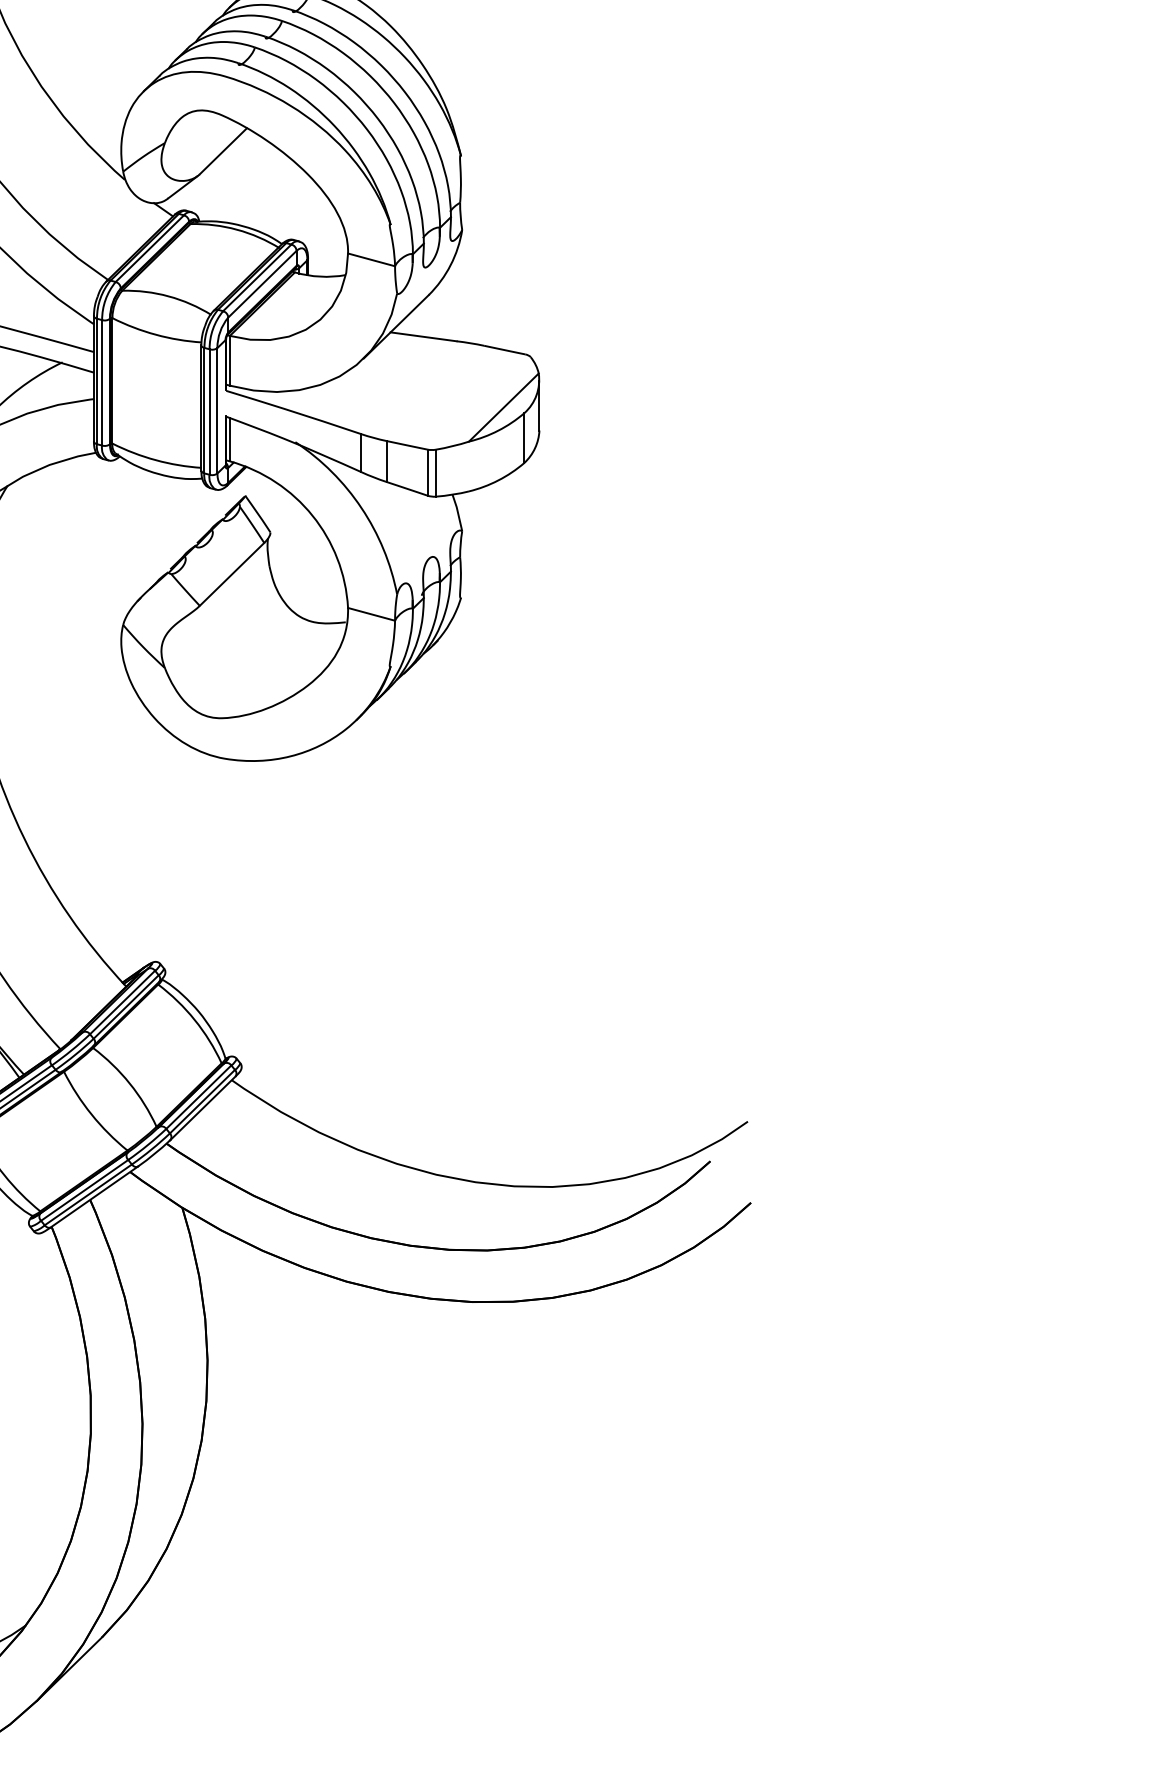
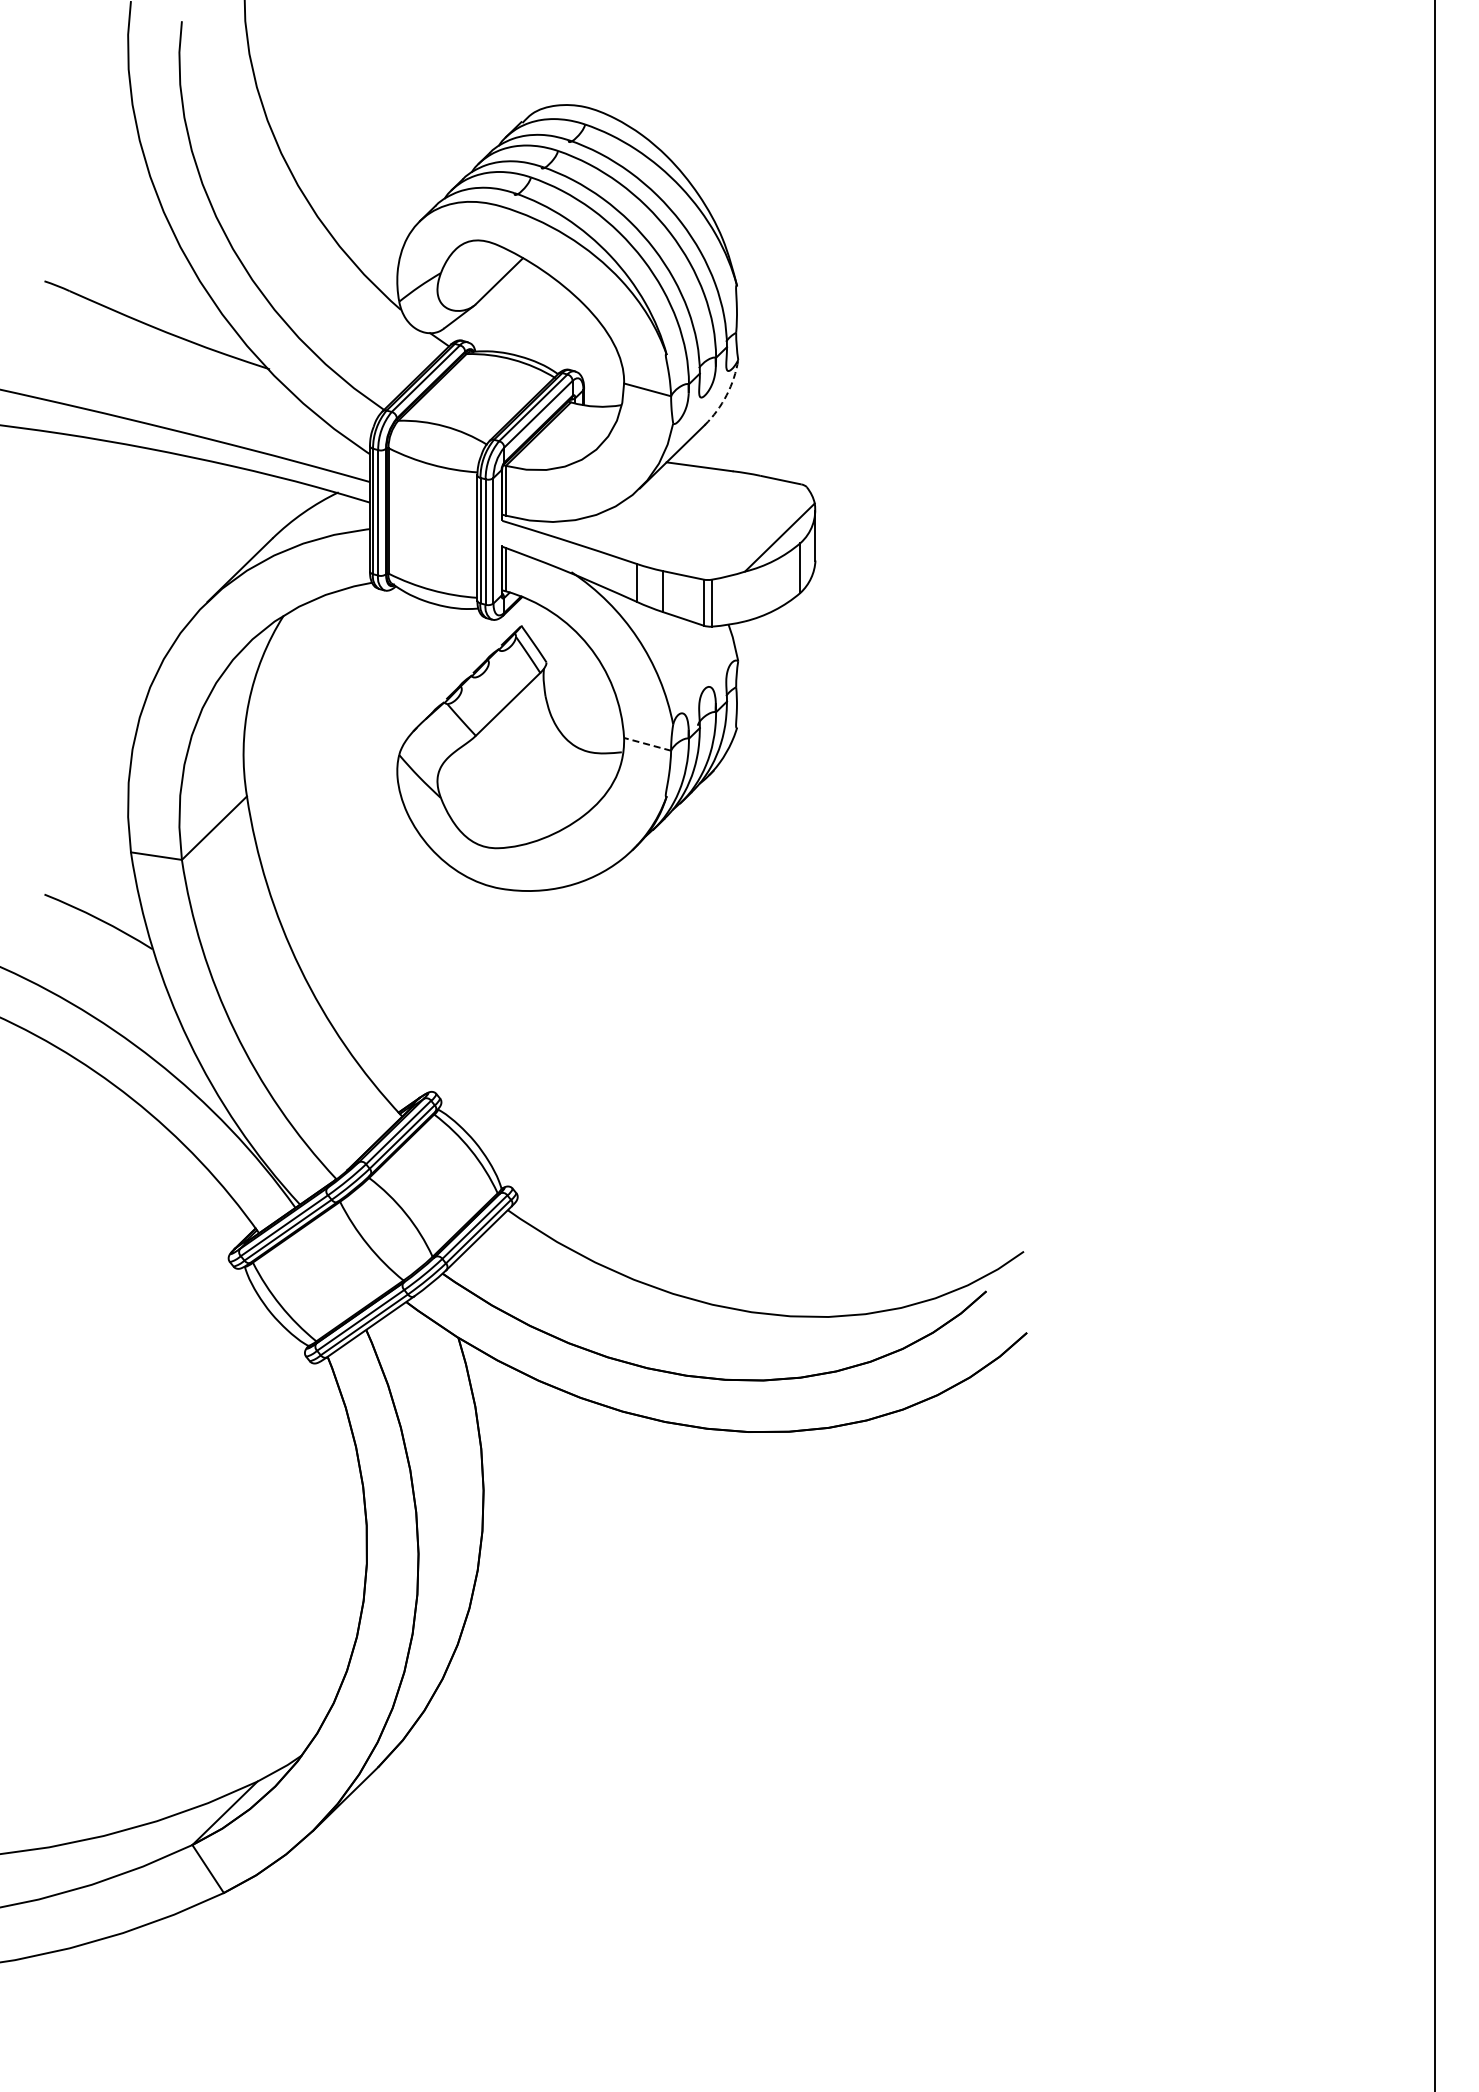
arc: (450, 265) -> (726, 395), solid -> dashed
line: (371, 614) -> (647, 744), solid -> dashed

